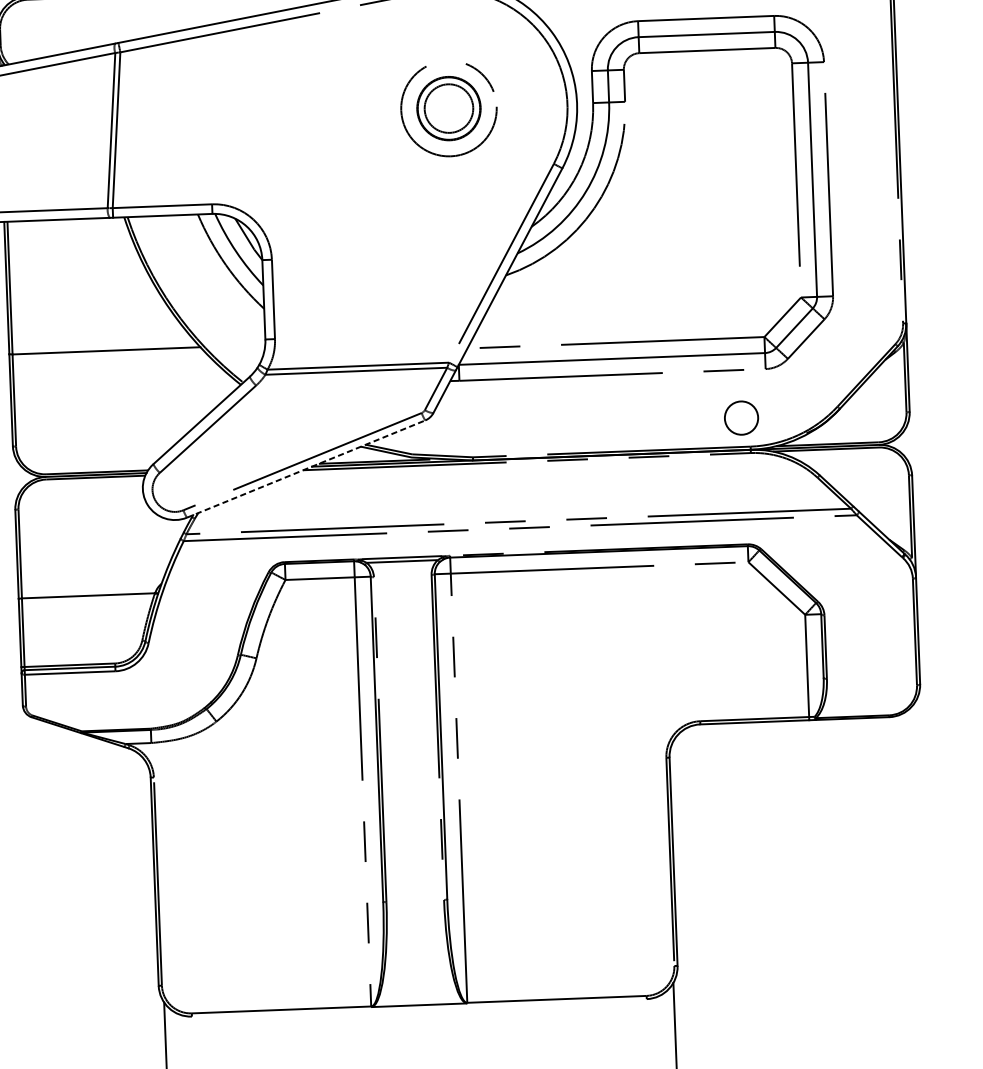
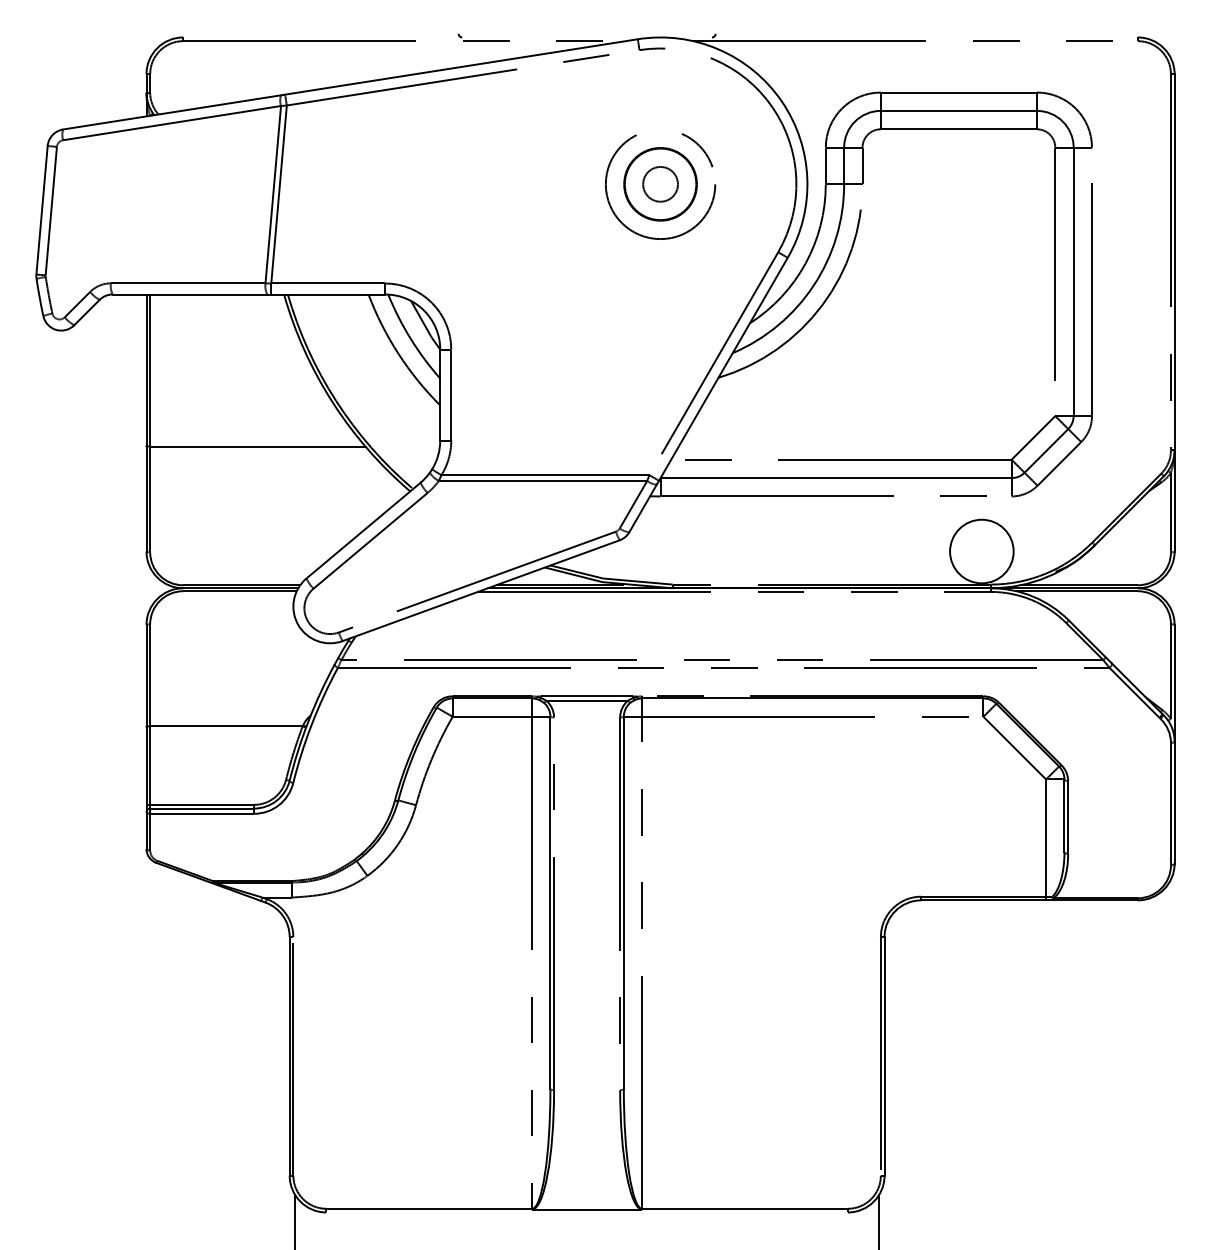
circle: (448, 107) -> (660, 183), size x0.62
circle: (741, 418) -> (981, 551), size x1.67
line: (306, 468) -> (481, 590), dashed -> solid

